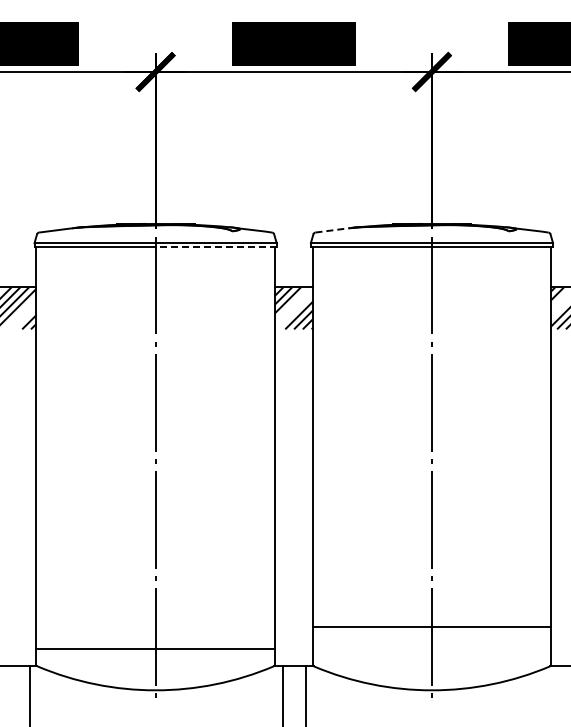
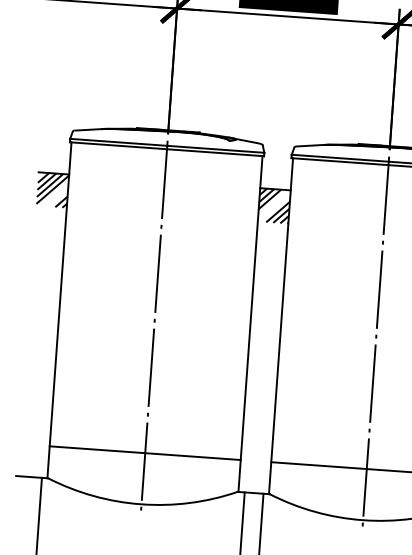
line: (335, 229) -> (312, 145), dashed -> solid
line: (216, 247) -> (215, 152), dashed -> solid
line: (155, 648) -> (145, 453), moved

